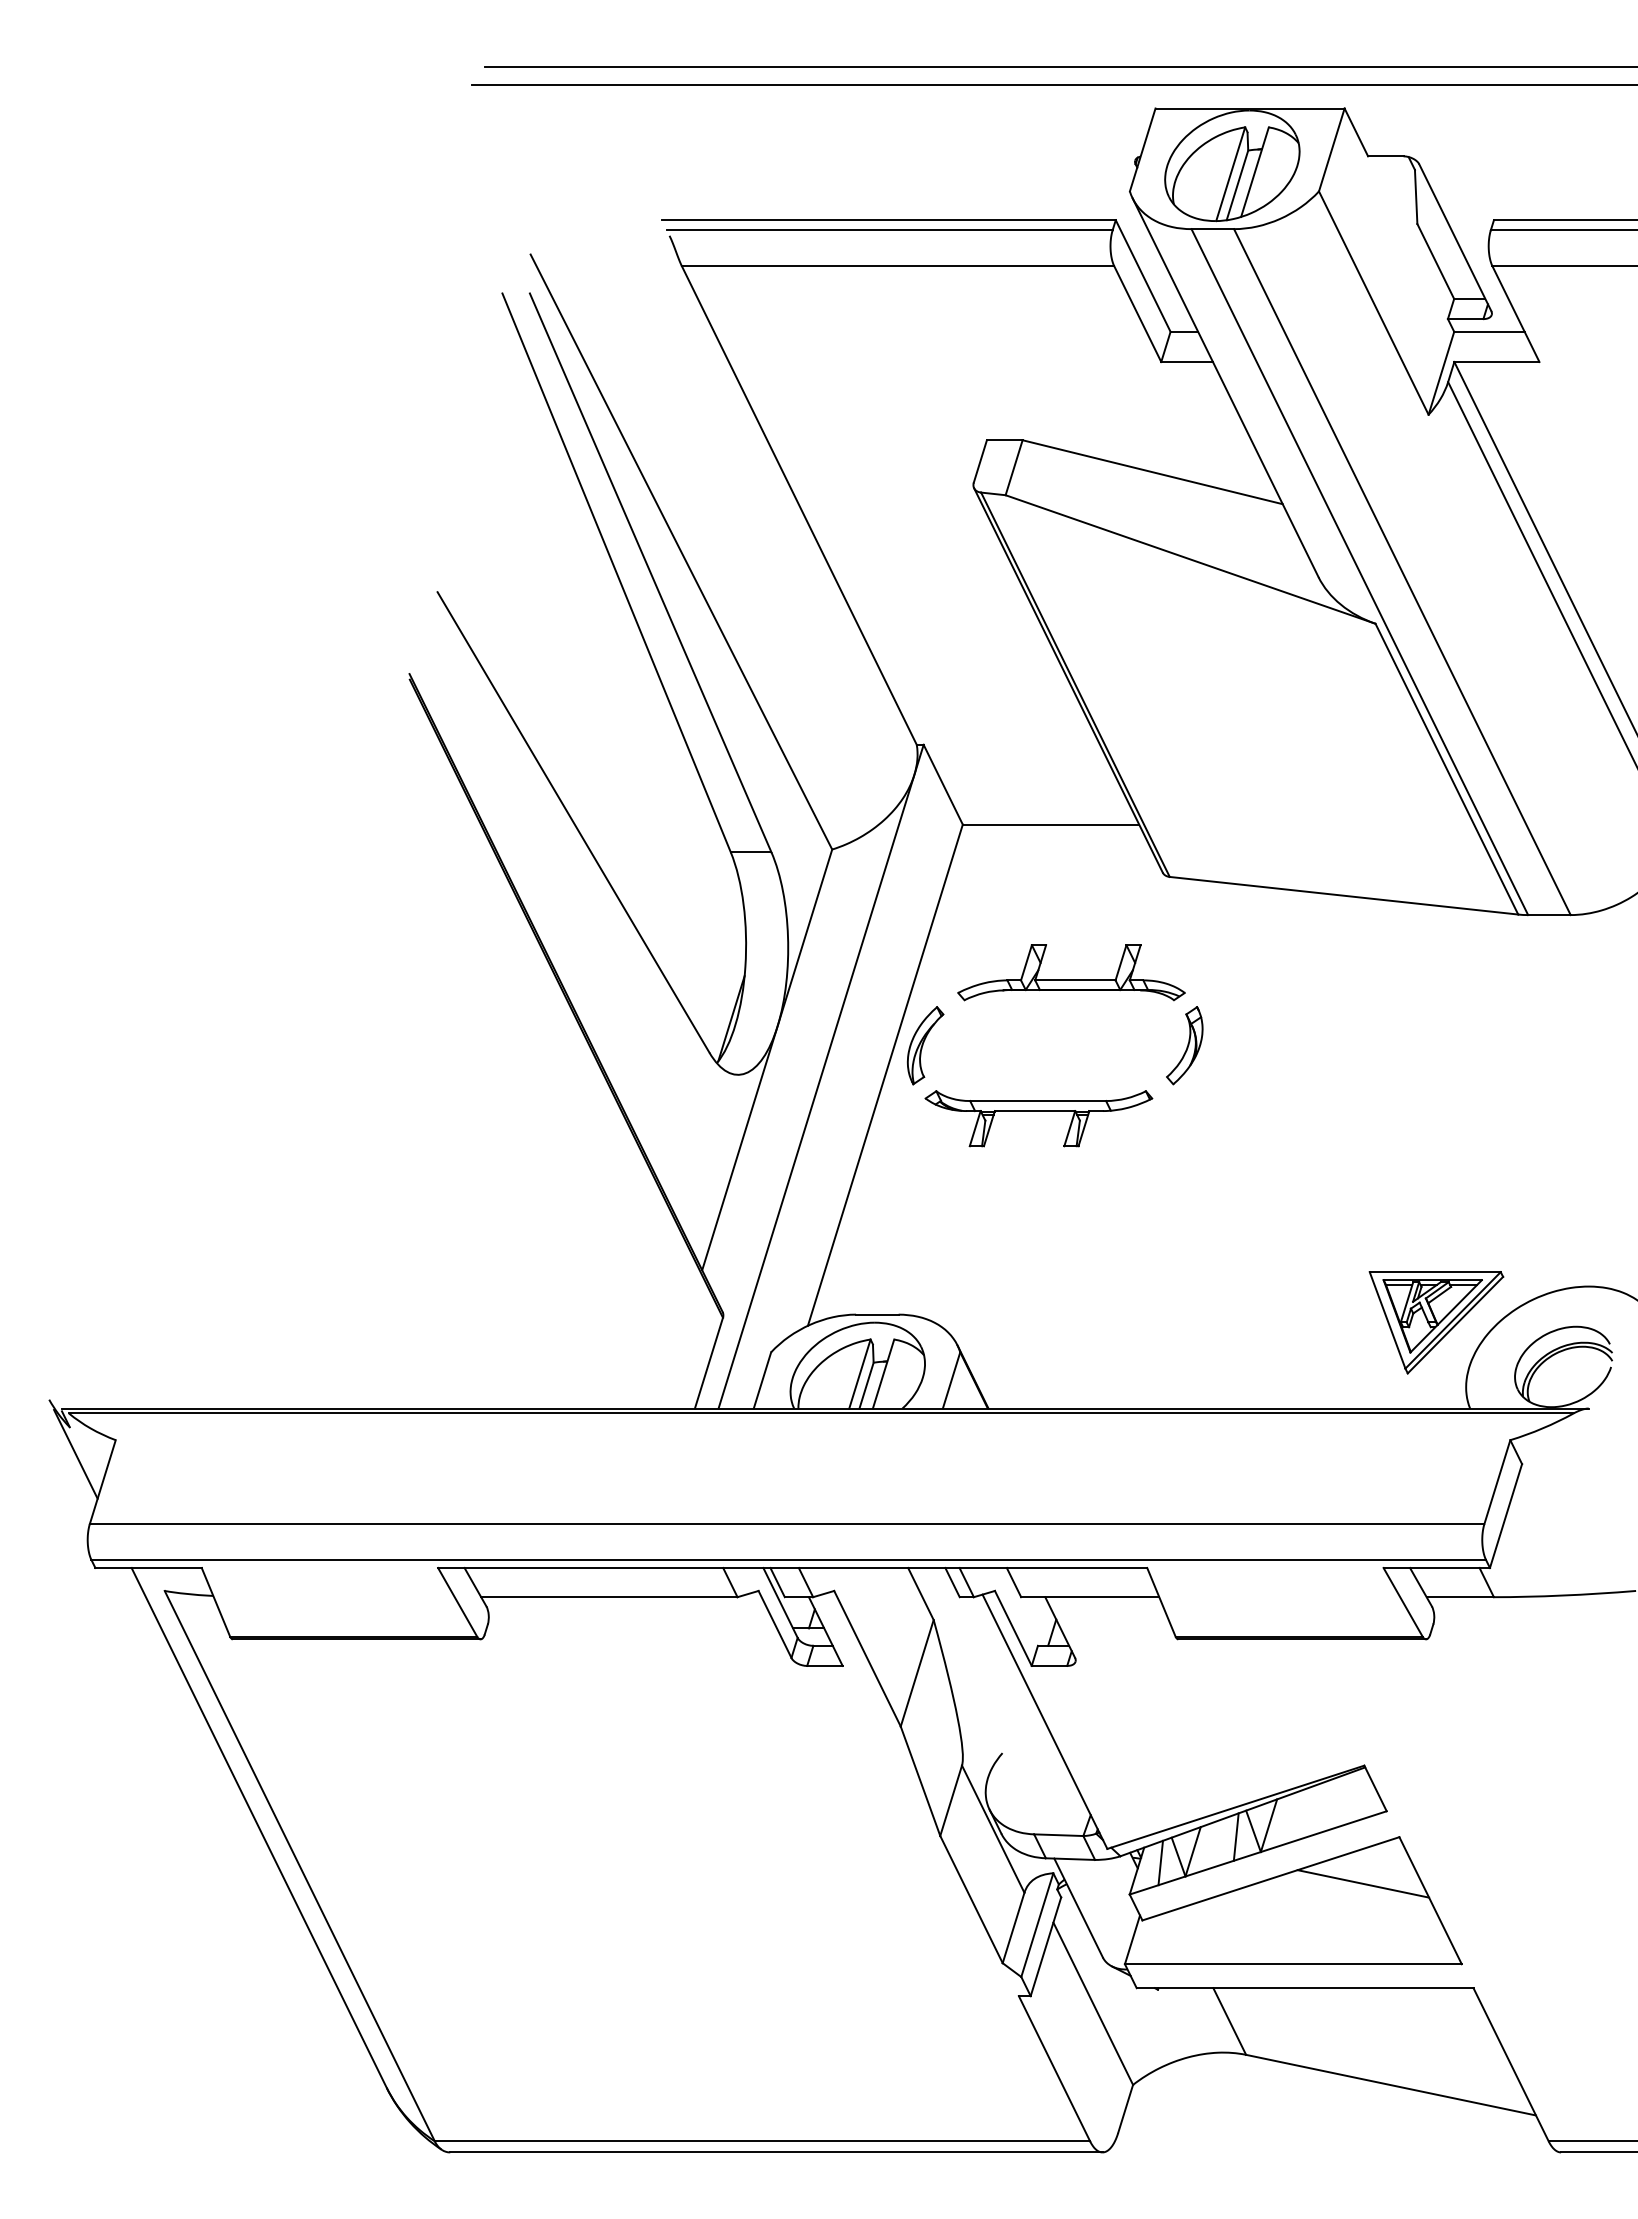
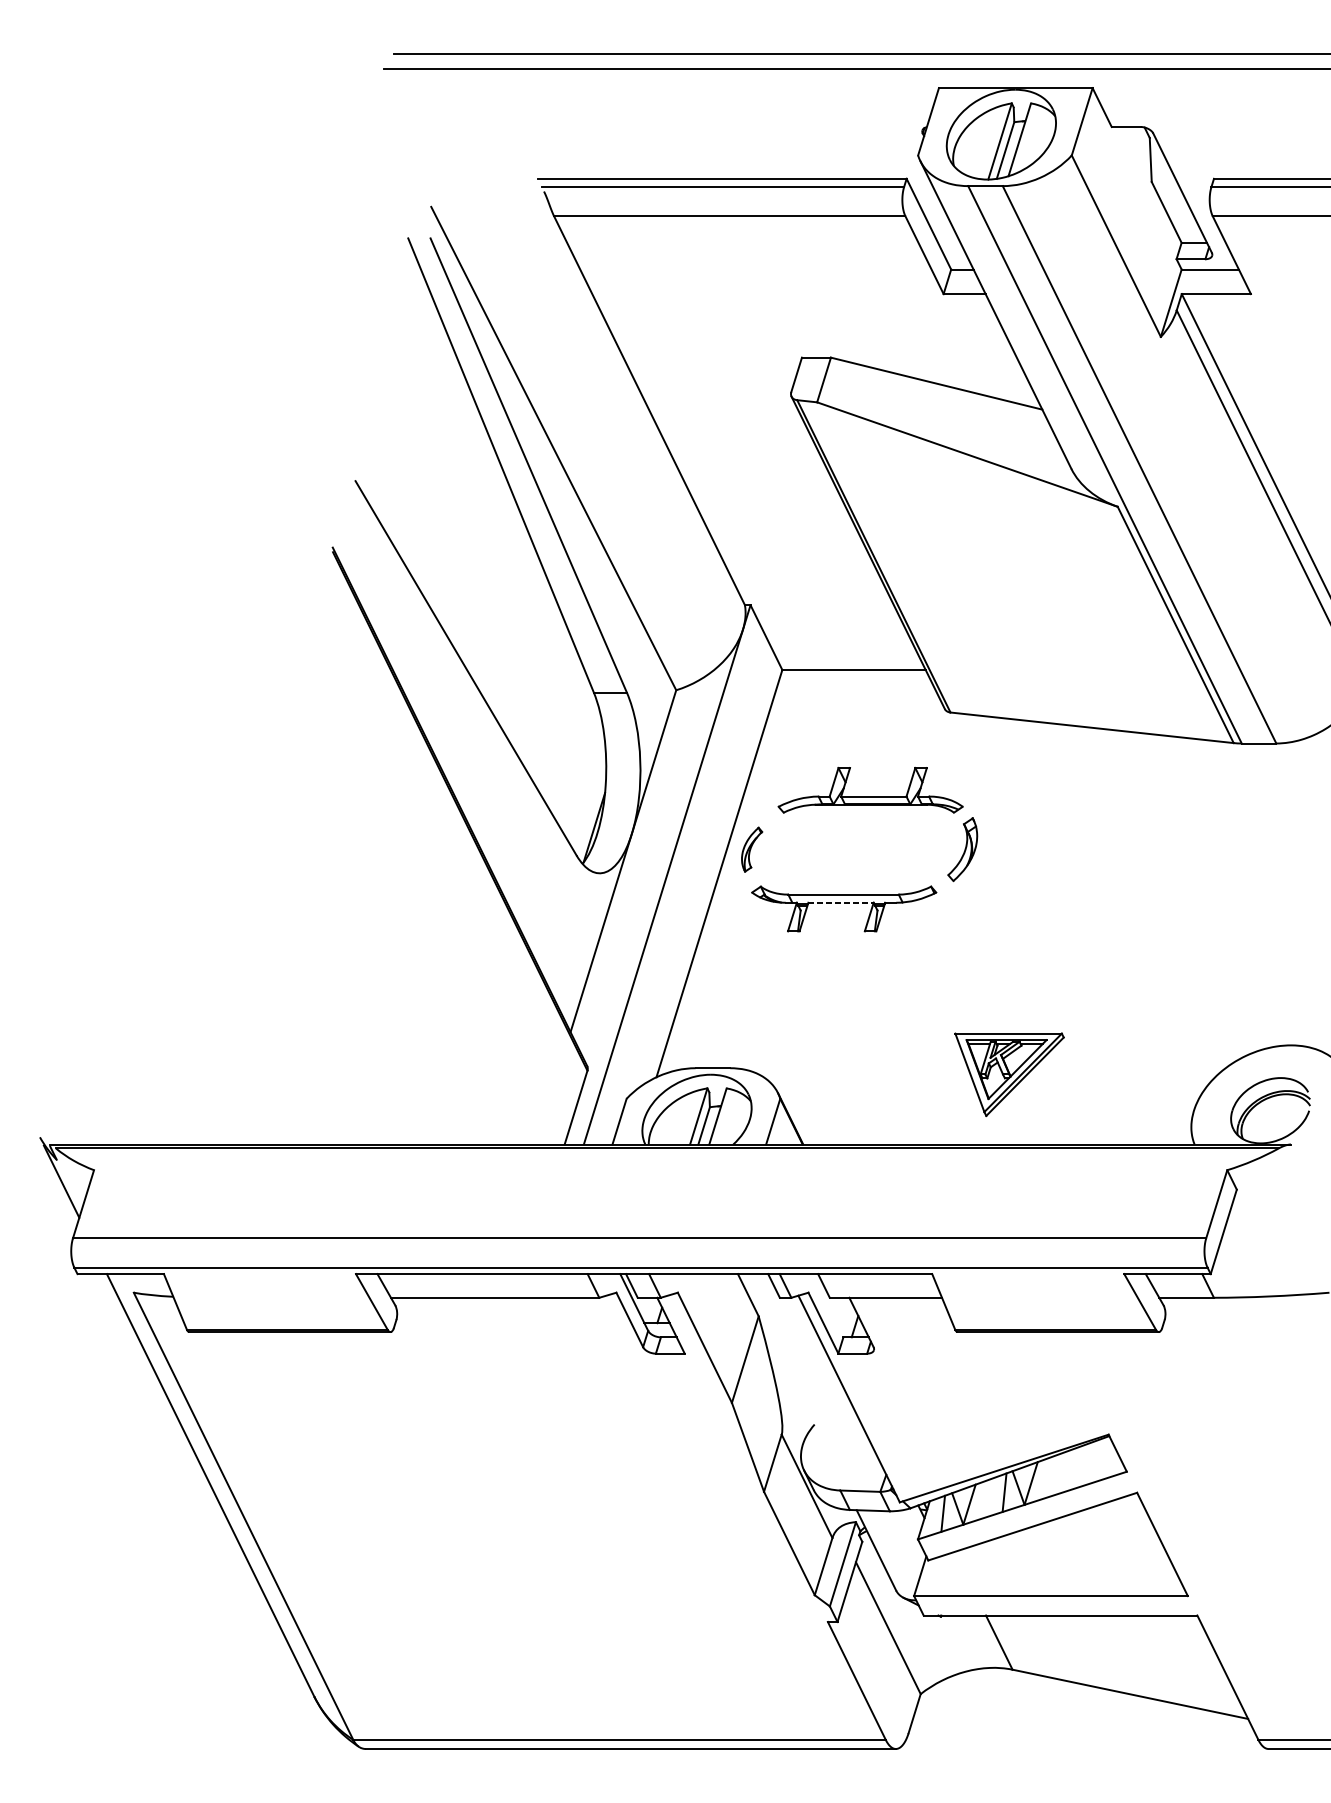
part: (925, 1045) -> (752, 849), size x0.7
line: (1035, 1111) -> (841, 903), solid -> dashed
part: (1436, 1322) -> (1009, 1074), moved
line: (1363, 1883) -> (1107, 1530), removed

